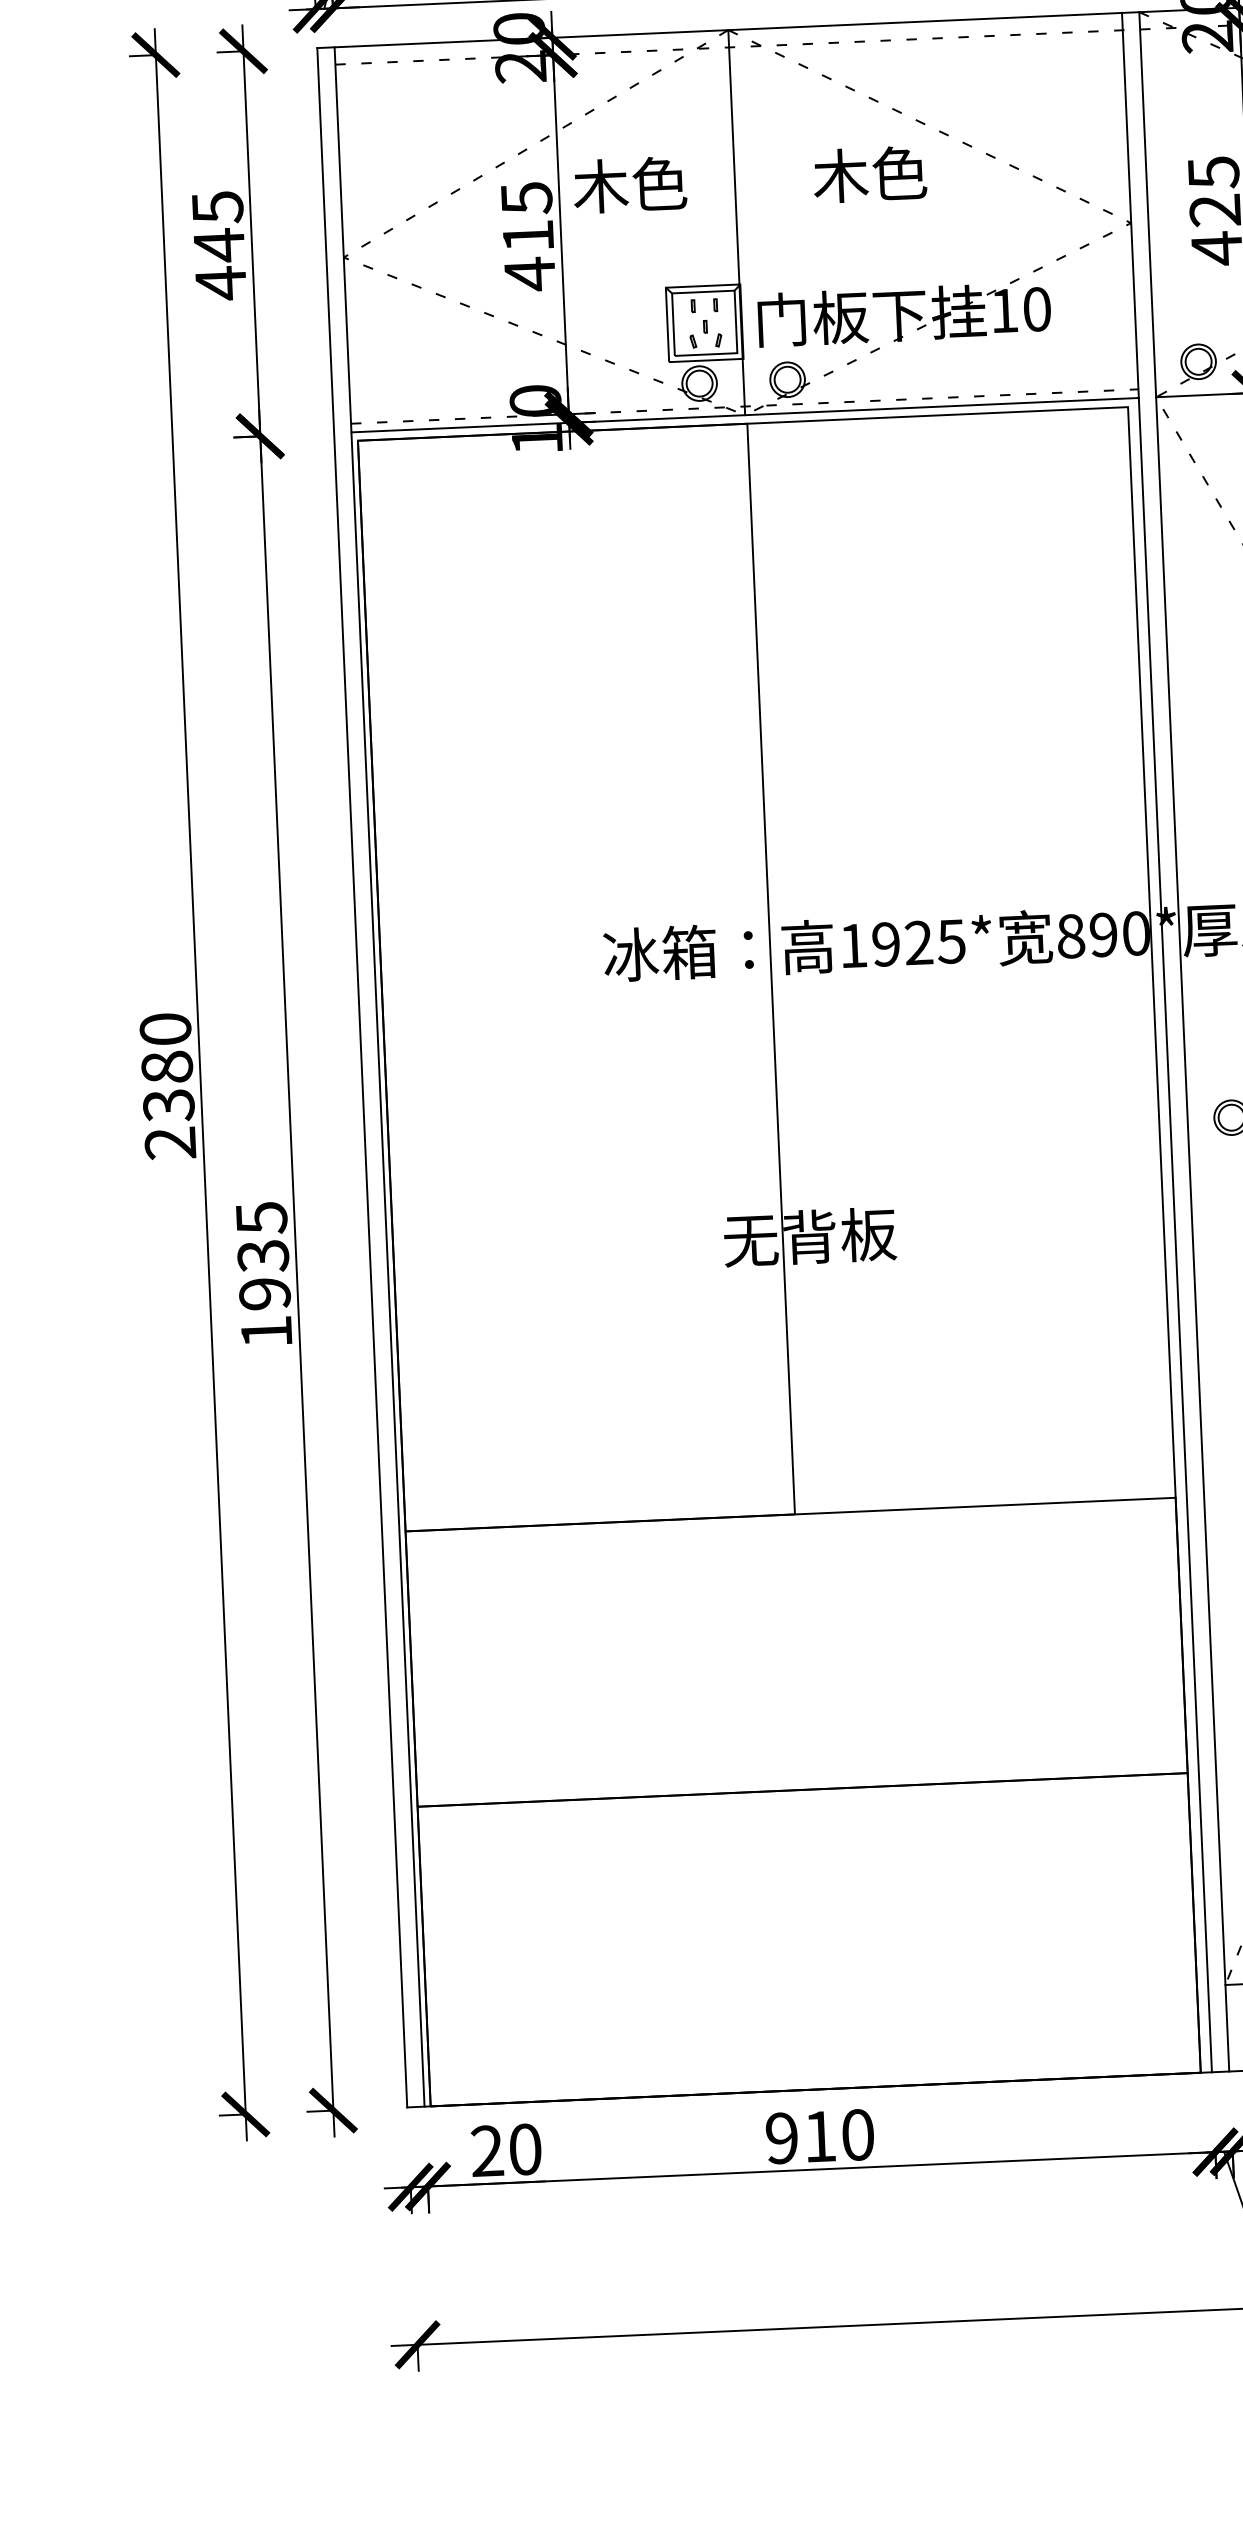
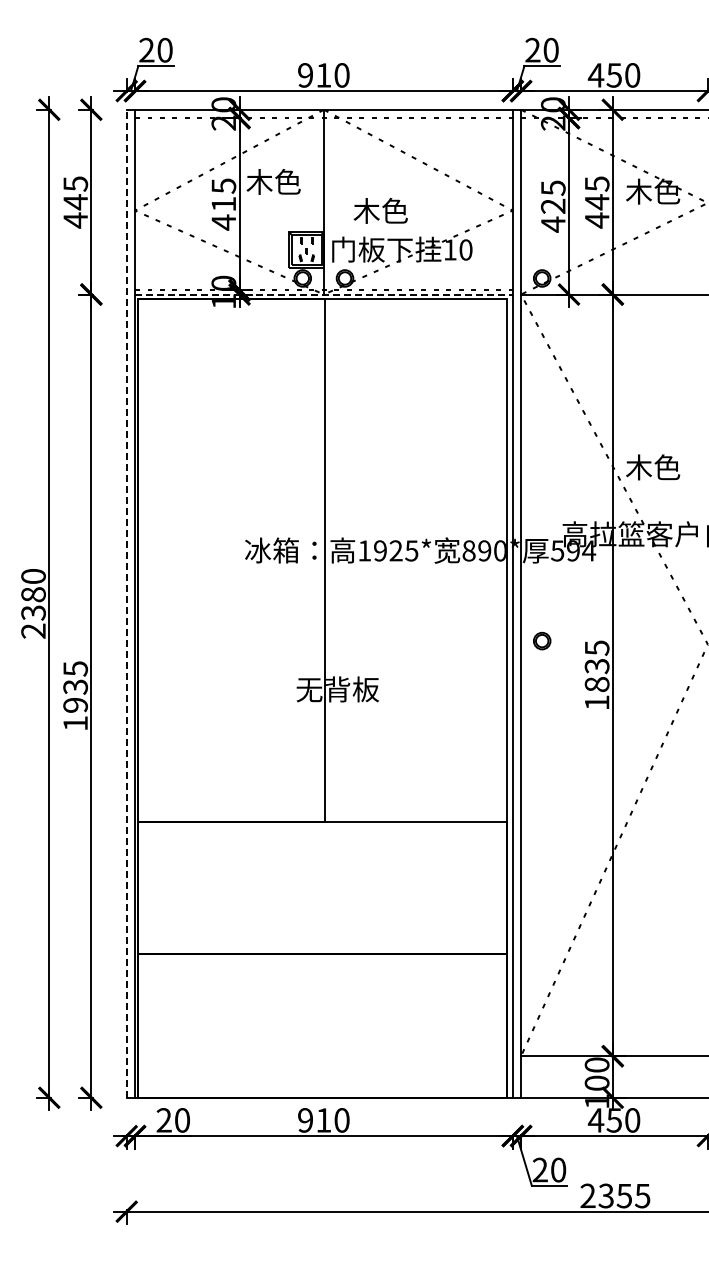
text: (869, 173) -> (380, 210), moved
line: (744, 415) -> (323, 294), solid -> dashed
line: (361, 1077) -> (126, 603), solid -> dashed

